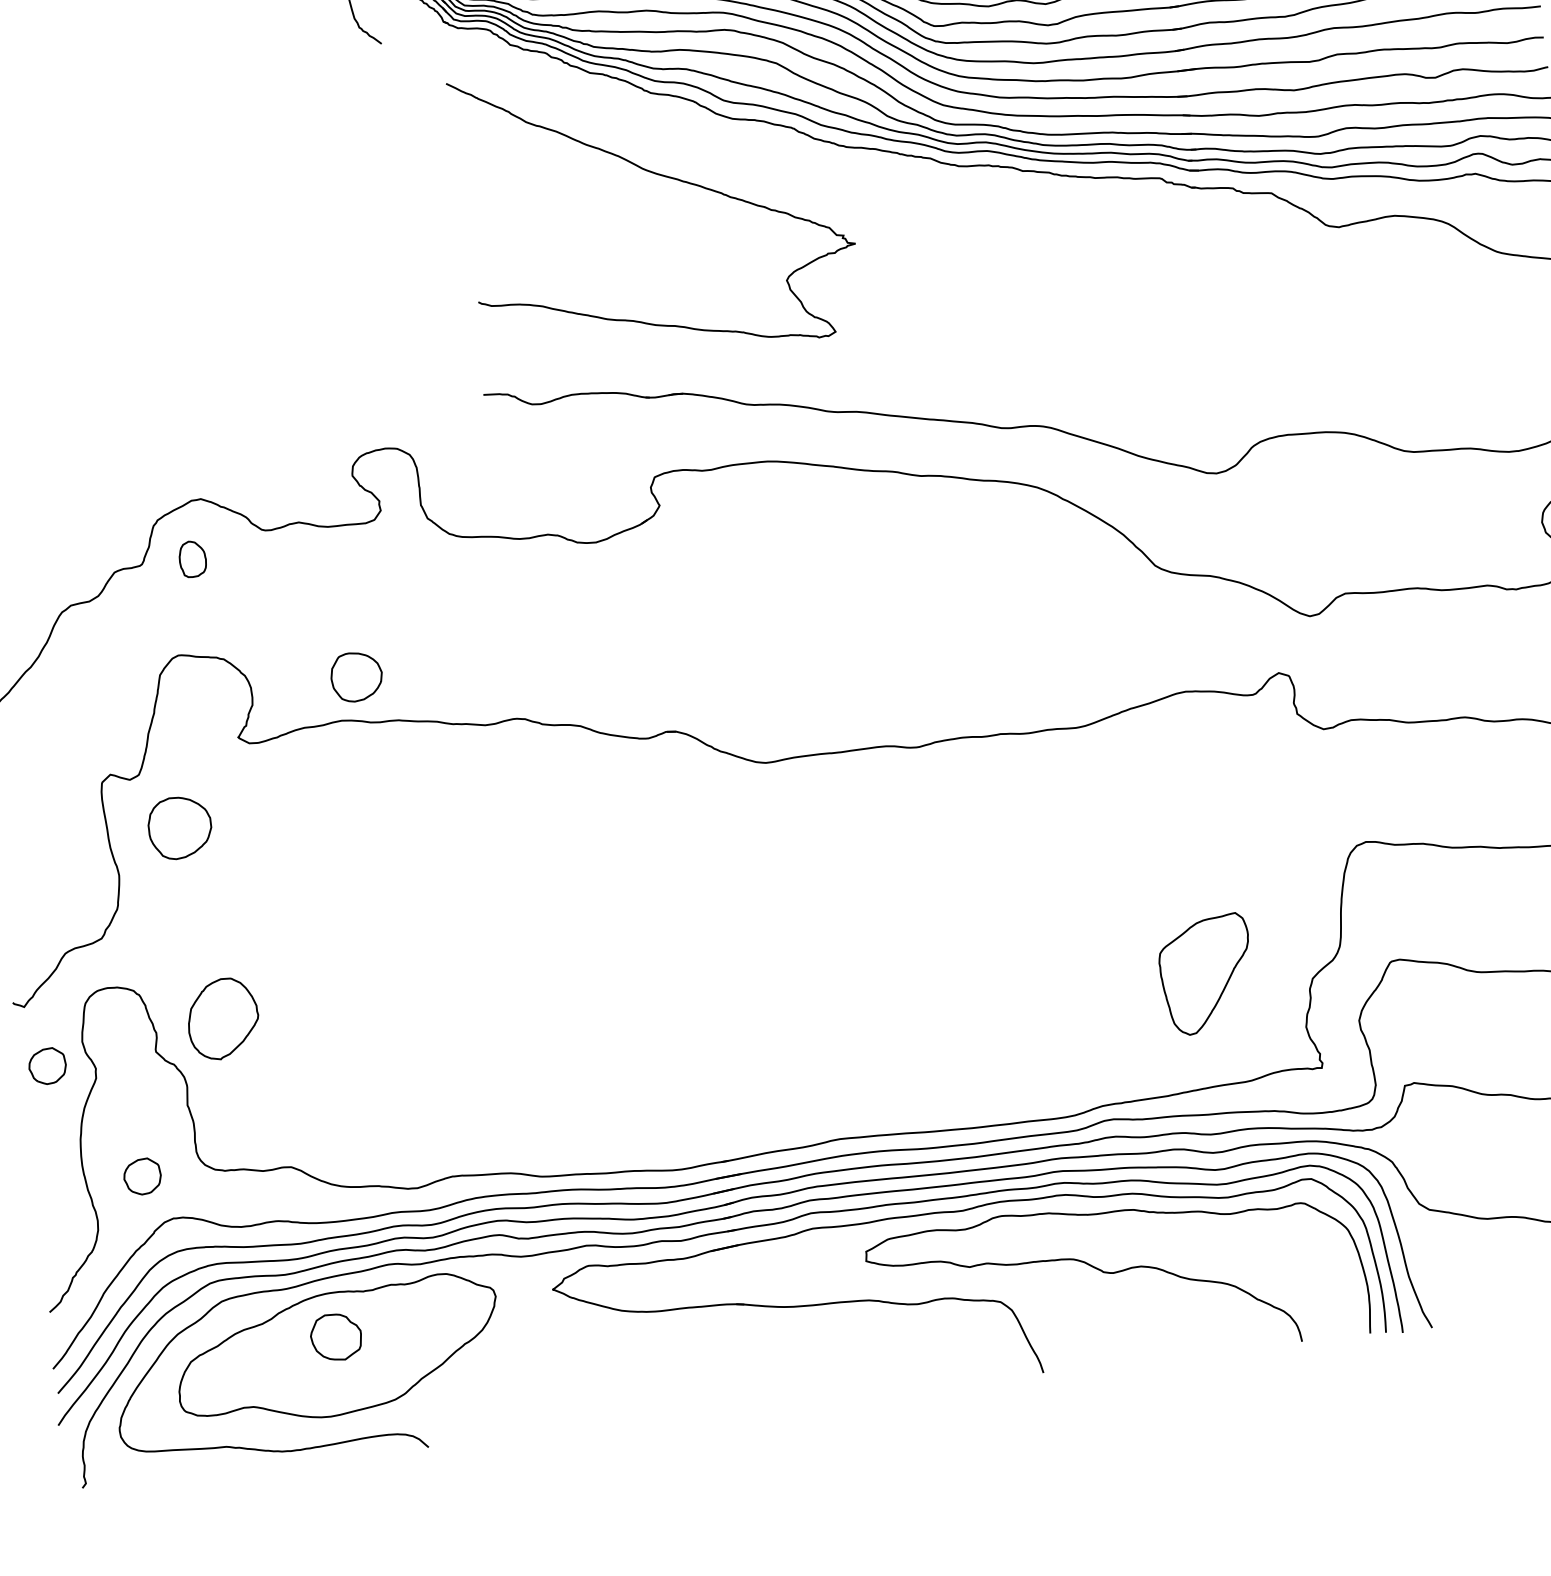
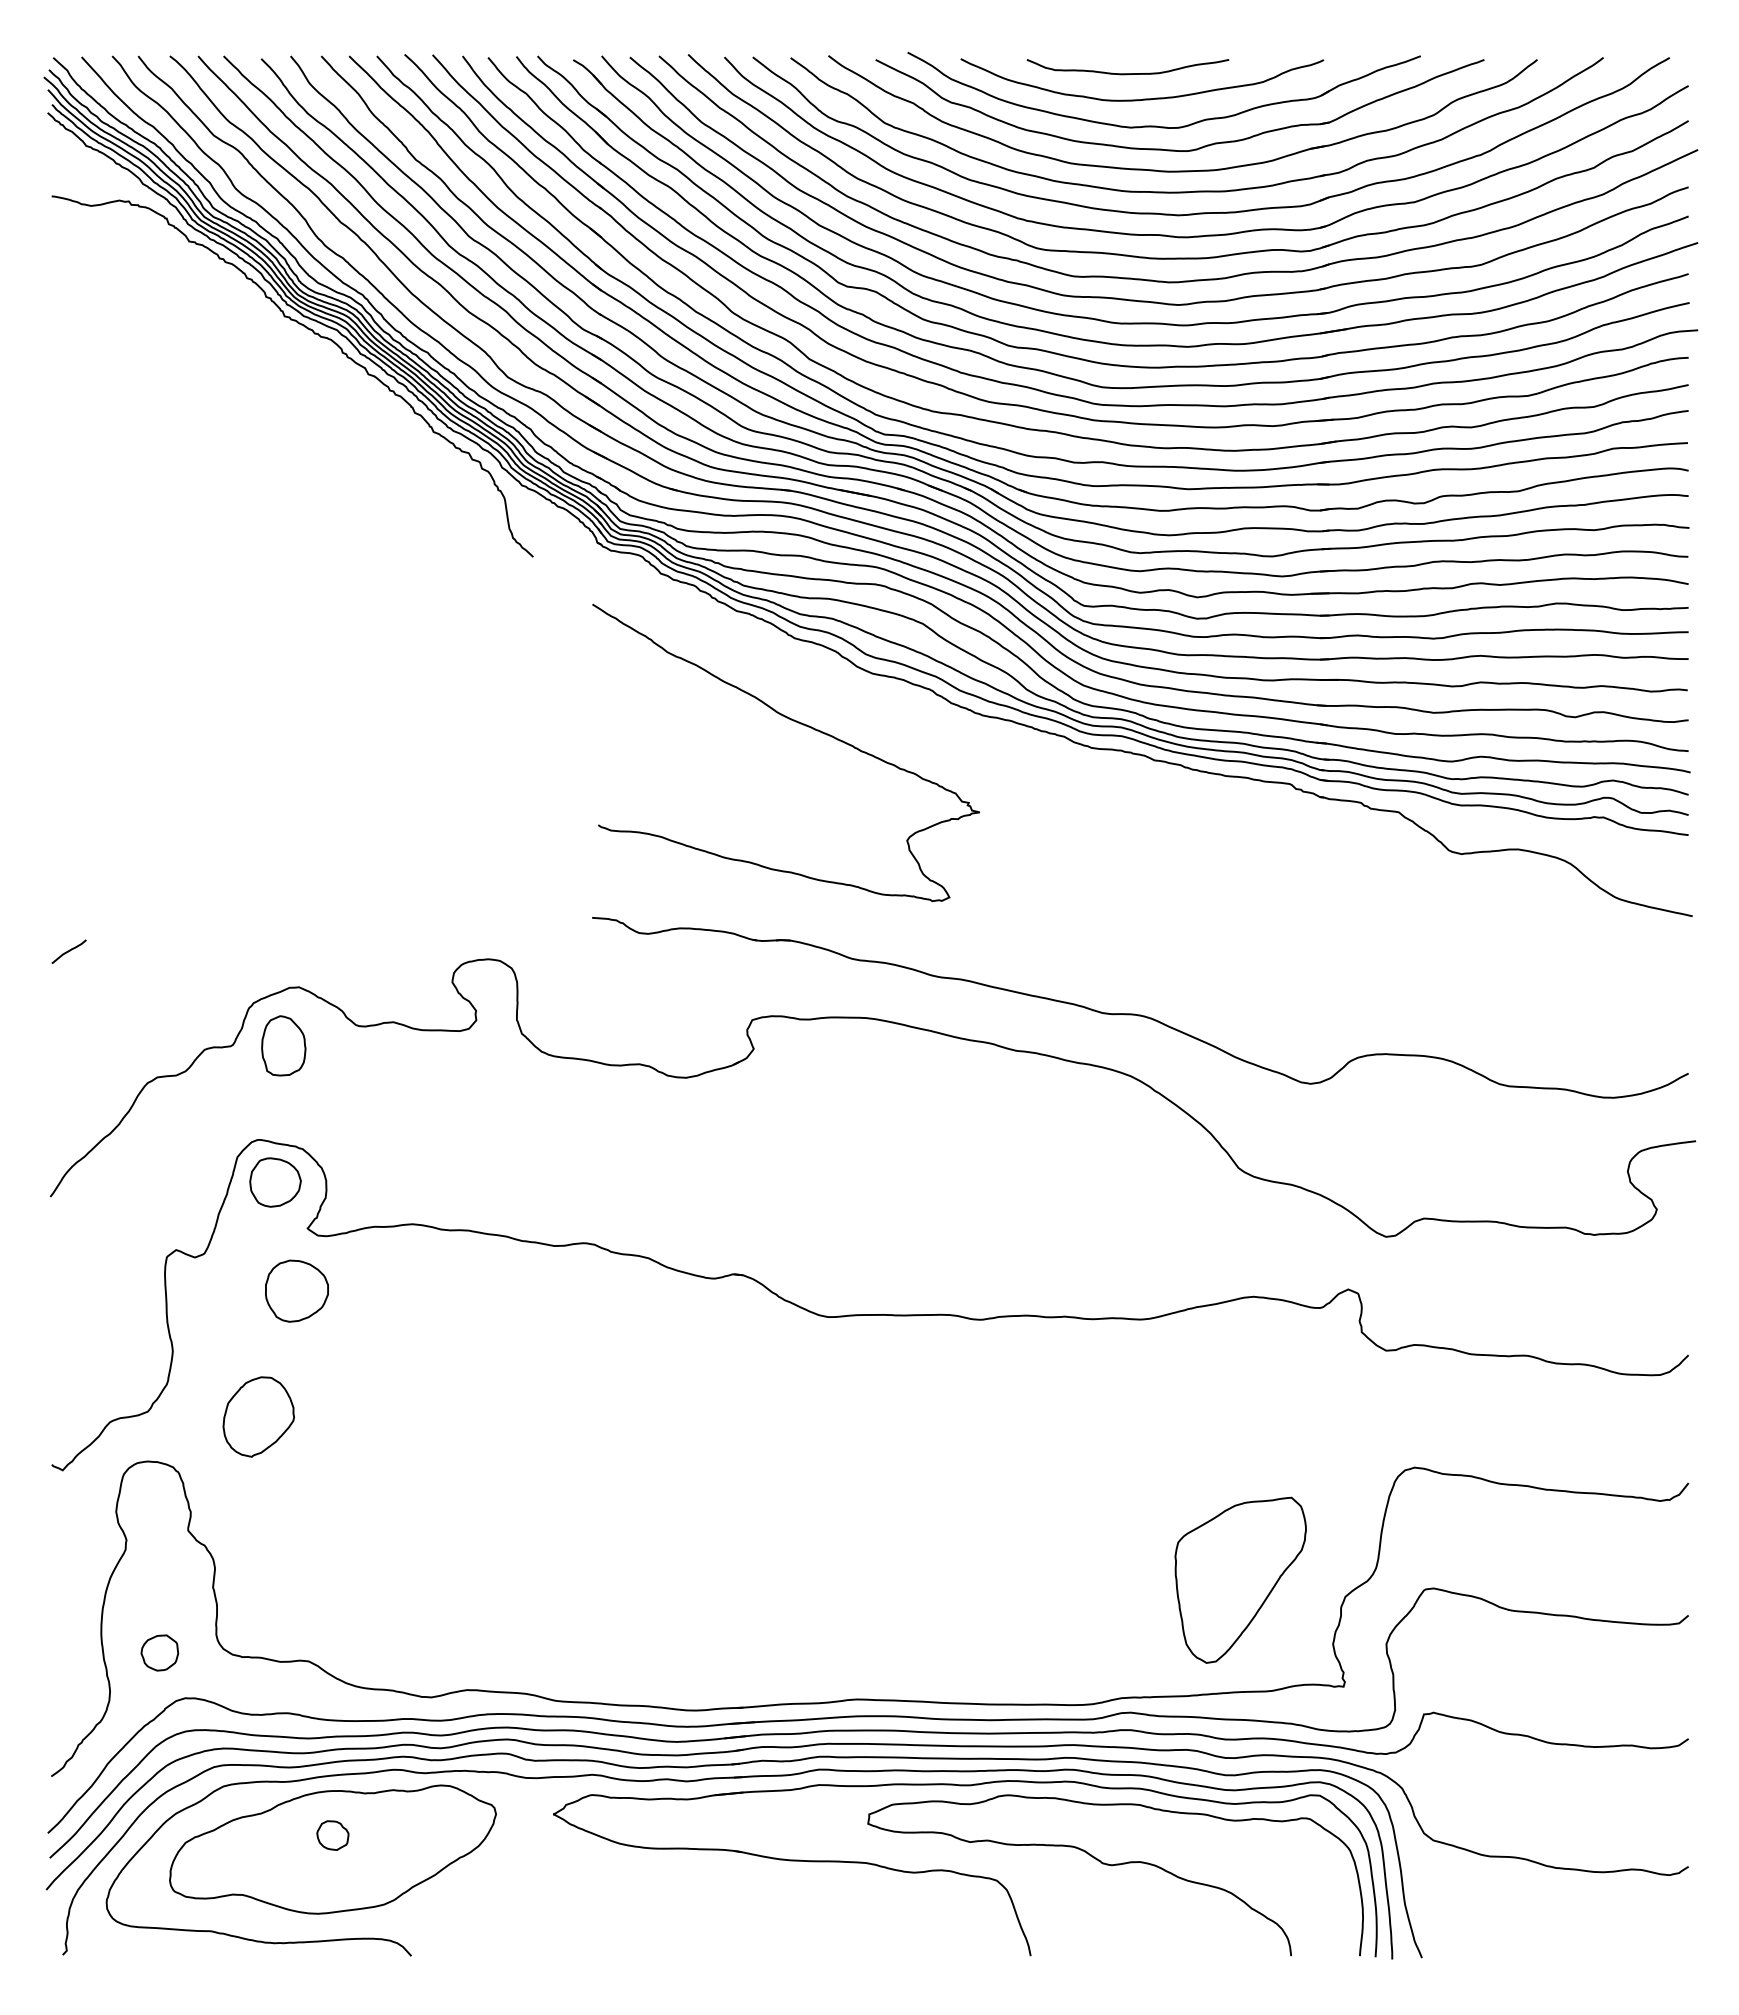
part: (192, 558) -> (283, 1045), size x1.67
part: (356, 676) -> (275, 1182), moved
part: (179, 827) -> (296, 1290), moved
part: (1206, 973) -> (1240, 1579), size x1.43
part: (222, 1018) -> (258, 1416), moved
part: (47, 1065) -> (78, 1531), removed
part: (335, 1337) -> (332, 1835), size x0.62

